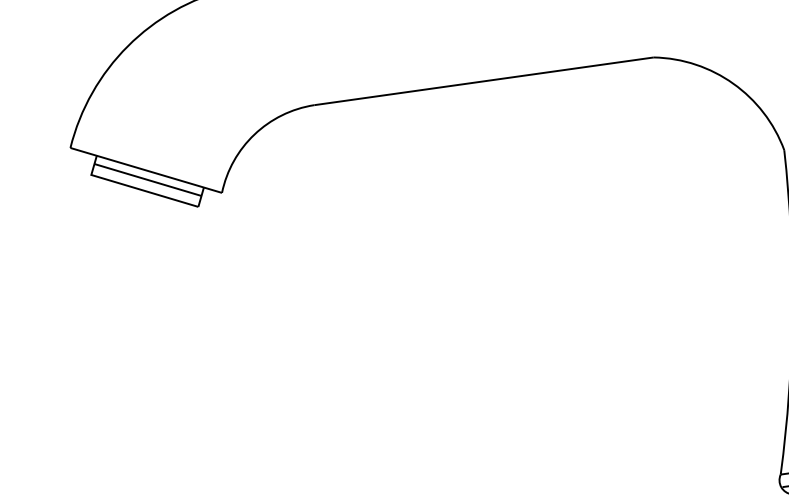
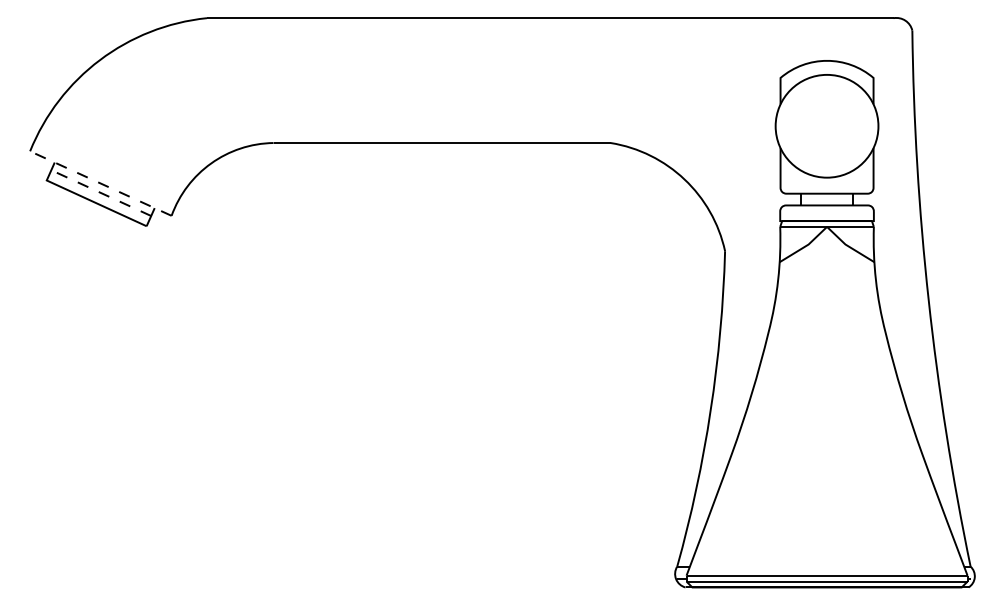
line: (145, 170) -> (100, 183), solid -> dashed
line: (148, 180) -> (101, 193), solid -> dashed

